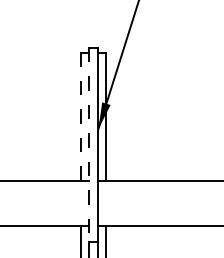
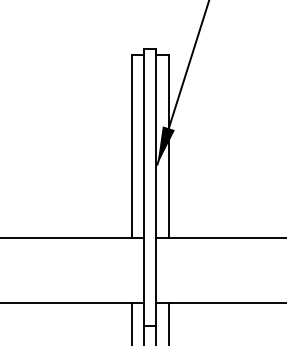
line: (80, 116) -> (131, 146), dashed -> solid
line: (89, 144) -> (144, 186), dashed -> solid

